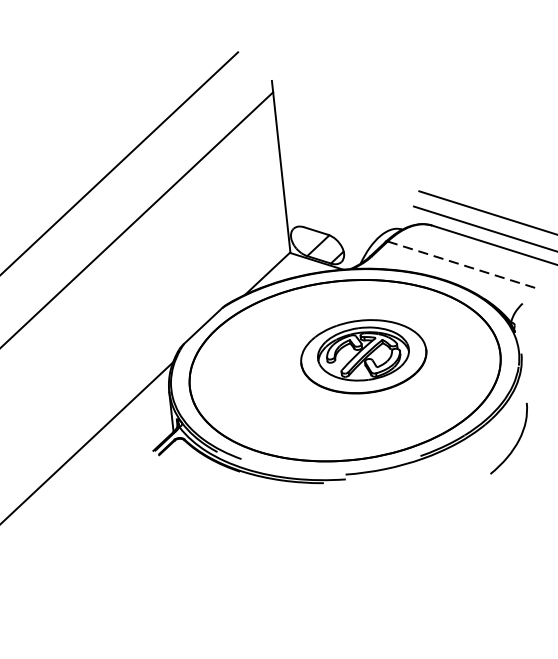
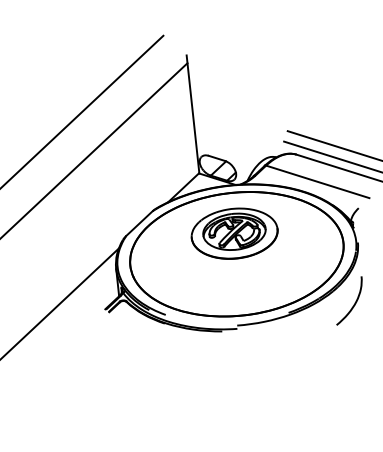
line: (464, 266) -> (318, 182), dashed -> solid
part: (363, 356) -> (234, 233), moved

